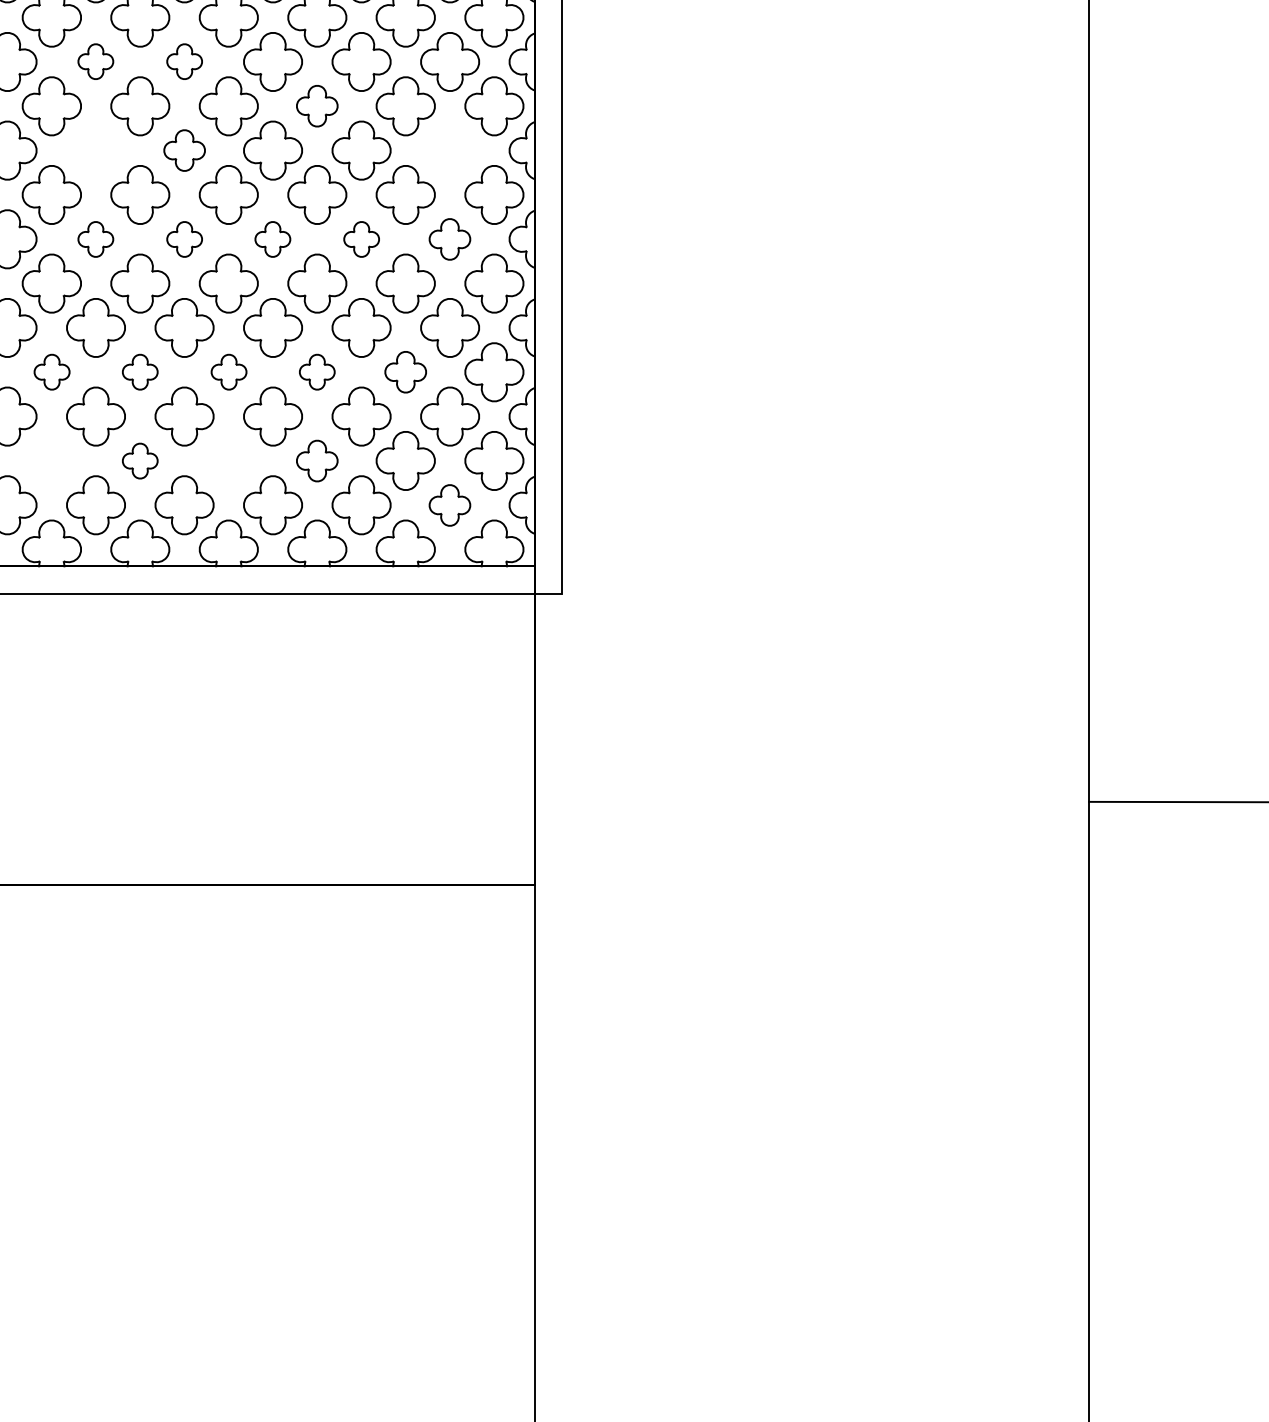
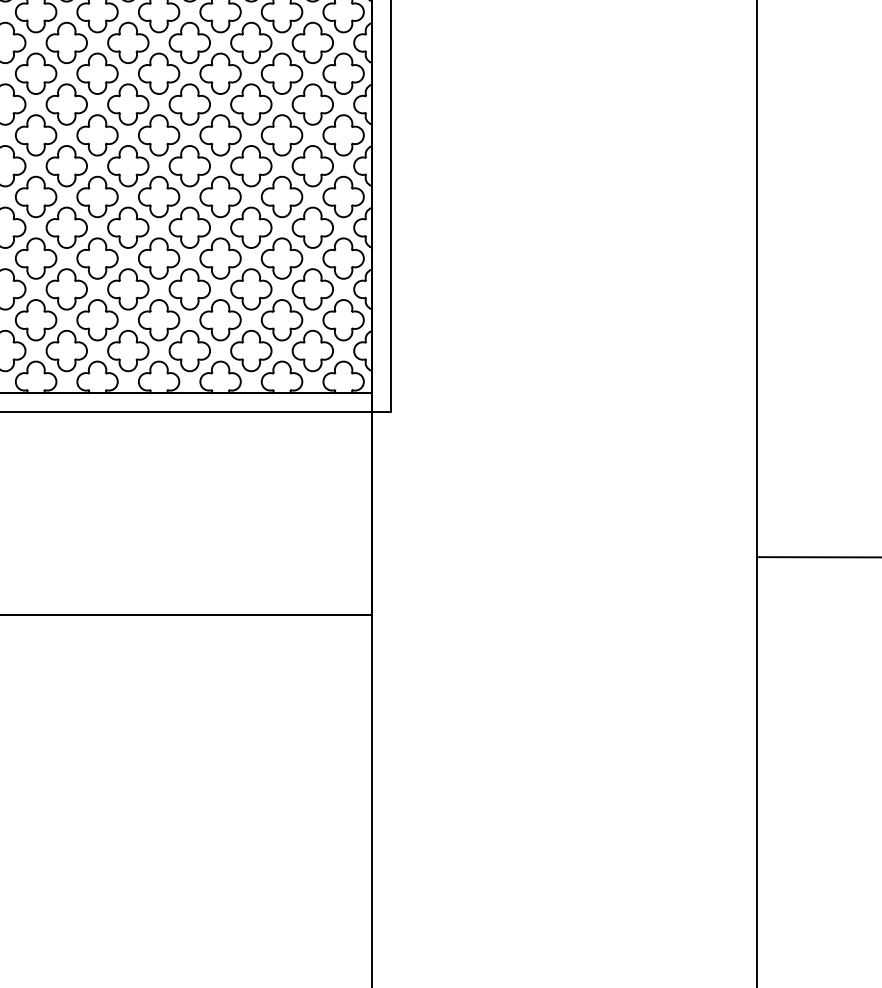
part: (95, 61) -> (66, 42), size x1.67
part: (184, 61) -> (128, 42), size x1.67
part: (317, 105) -> (220, 73), size x1.43
part: (95, 150) -> (66, 104), added
part: (184, 150) -> (128, 104), size x1.43
part: (449, 150) -> (312, 104), added
part: (95, 239) -> (66, 166), size x1.67
part: (184, 239) -> (128, 166), size x1.67
part: (272, 239) -> (189, 166), size x1.67
part: (361, 239) -> (251, 166), size x1.67
part: (449, 239) -> (312, 166), size x1.43
part: (52, 372) -> (36, 258), size x1.67
part: (140, 372) -> (97, 258), size x1.67
part: (229, 372) -> (159, 258), size x1.67
part: (317, 372) -> (220, 258), size x1.67
part: (404, 372) -> (281, 258), size x1.43
part: (52, 461) -> (36, 320), added
part: (140, 461) -> (97, 320), size x1.67
part: (229, 461) -> (159, 320), added
part: (317, 461) -> (220, 320), size x1.43
part: (449, 505) -> (312, 351), size x1.43

